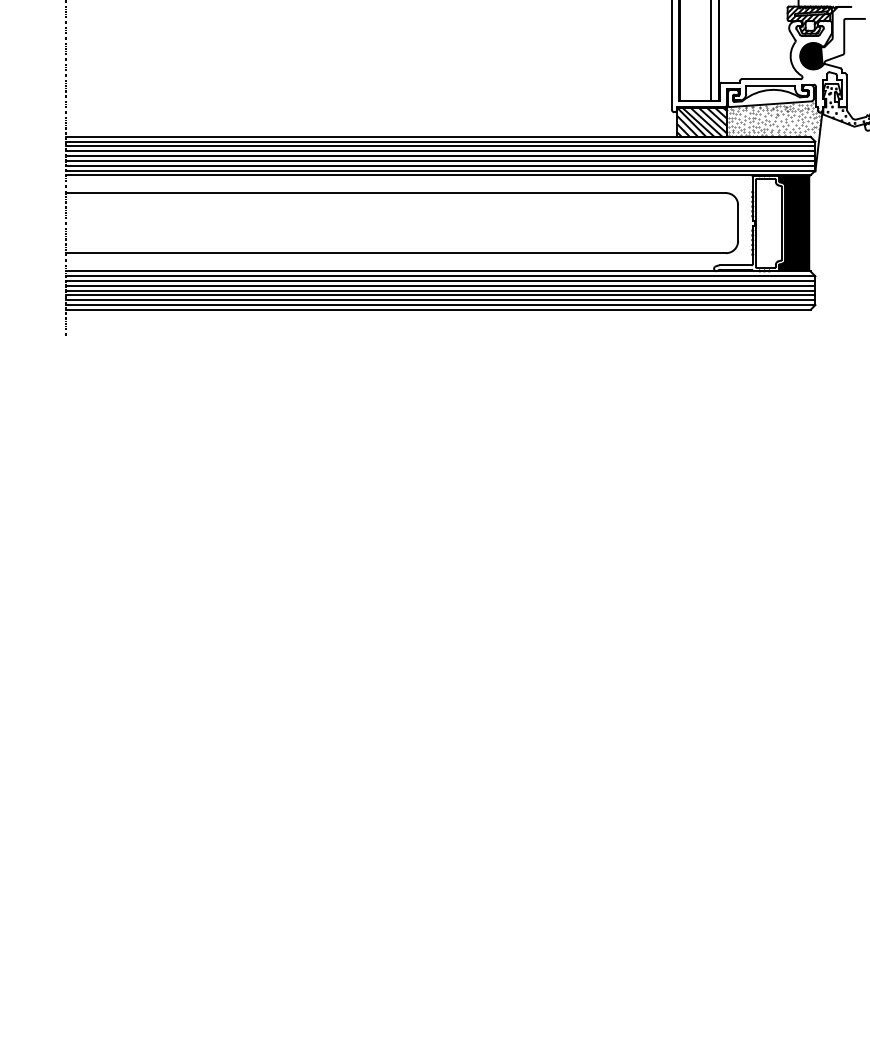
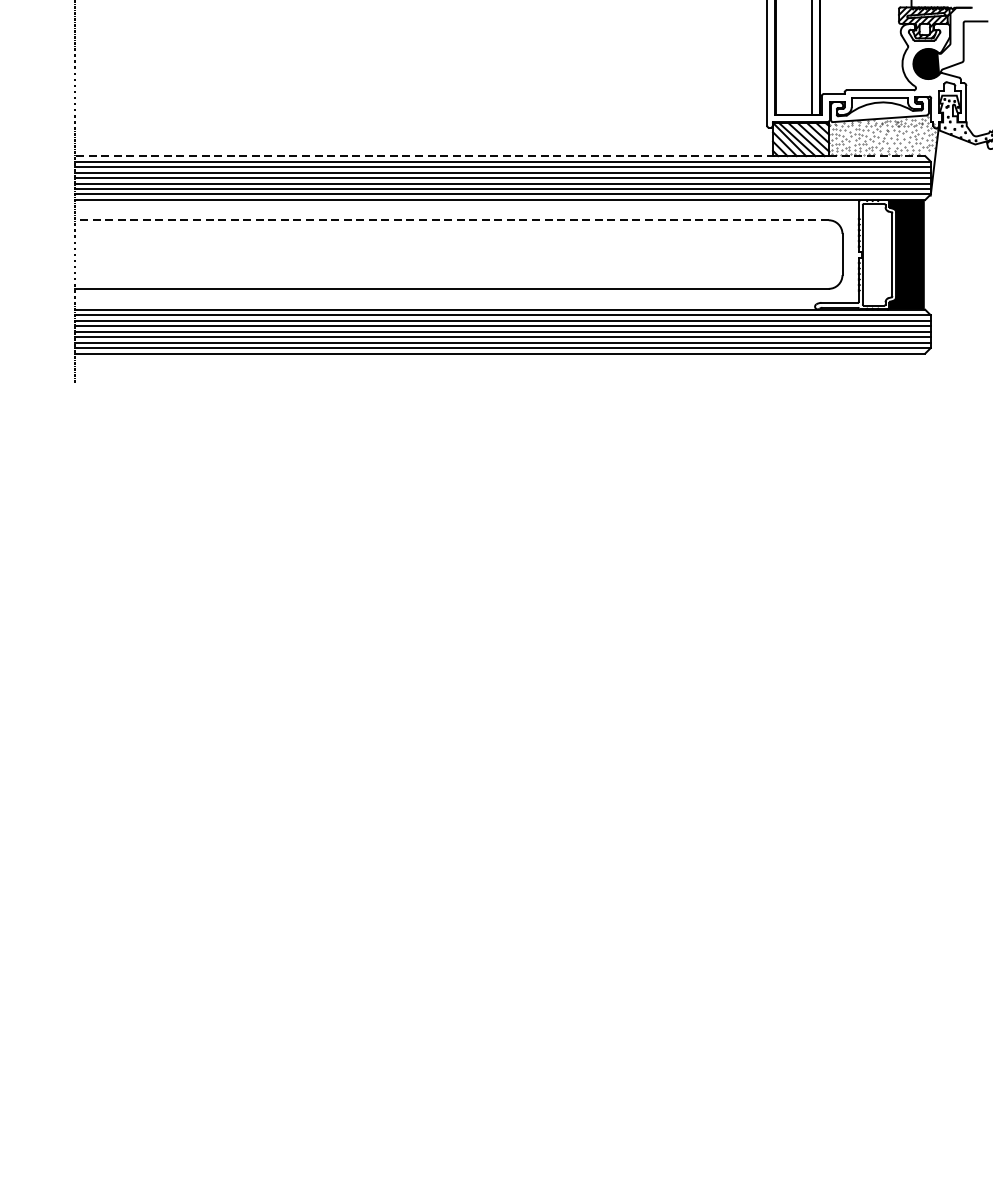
line: (437, 136) -> (499, 155), solid -> dashed
line: (395, 193) -> (451, 220), solid -> dashed

